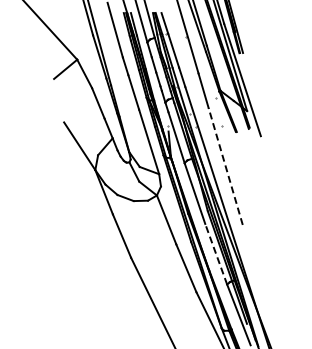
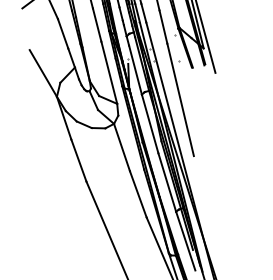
line: (225, 166) -> (180, 99), dashed -> solid
line: (216, 253) -> (167, 181), dashed -> solid

